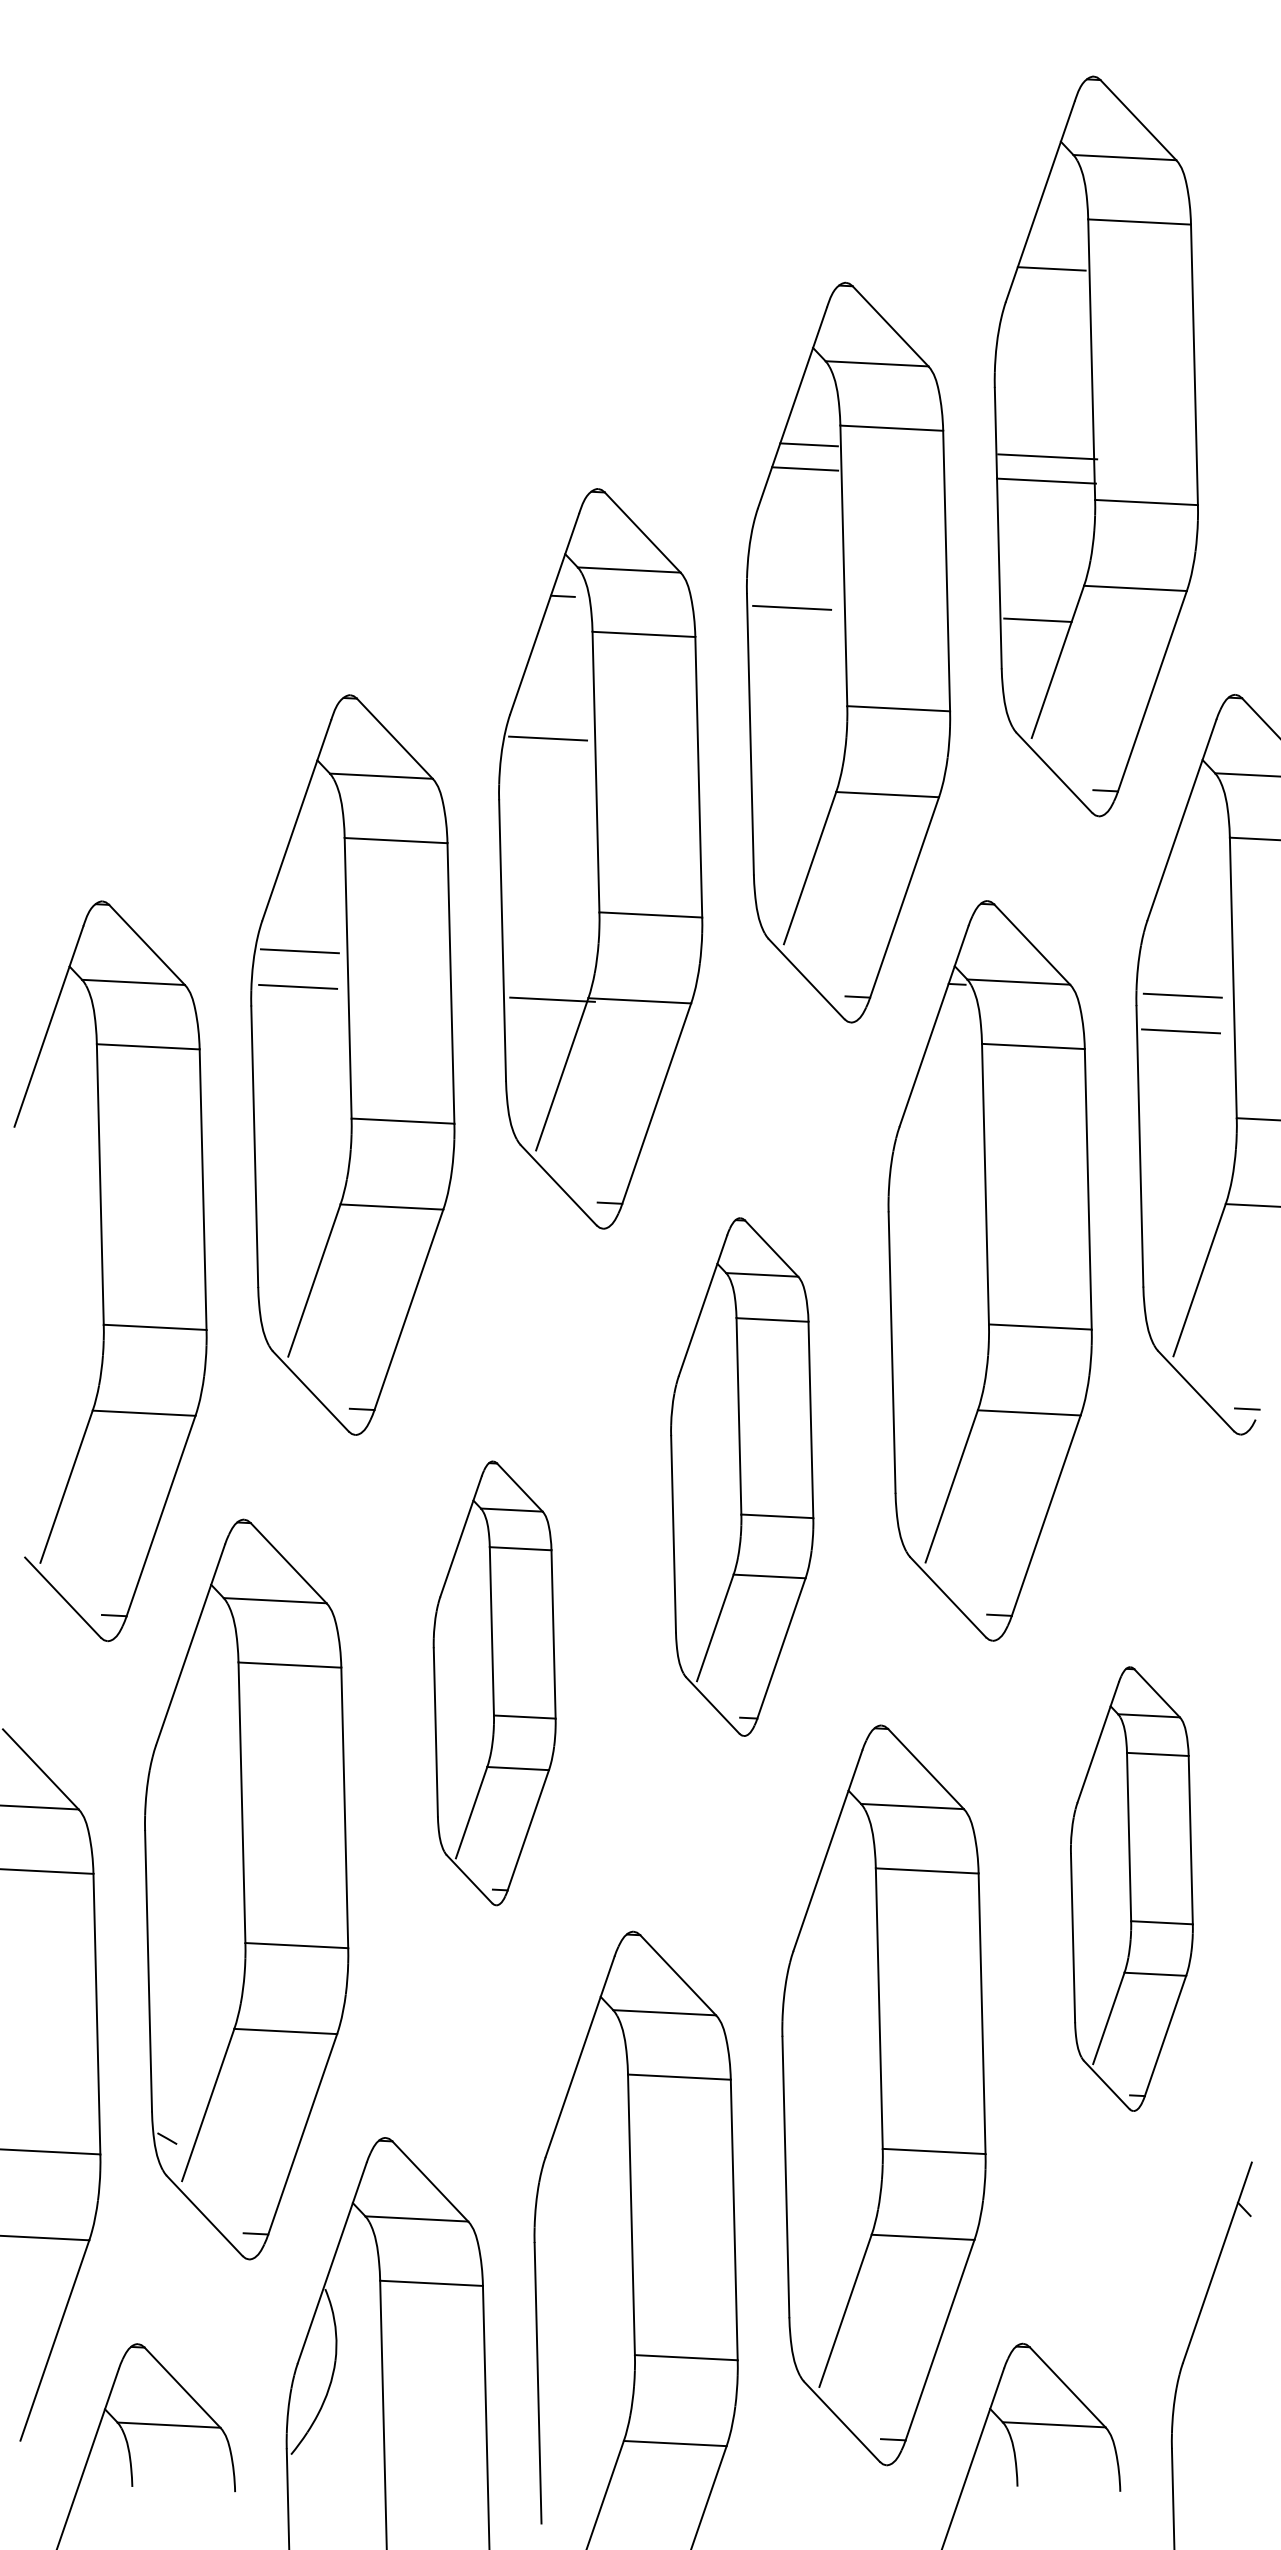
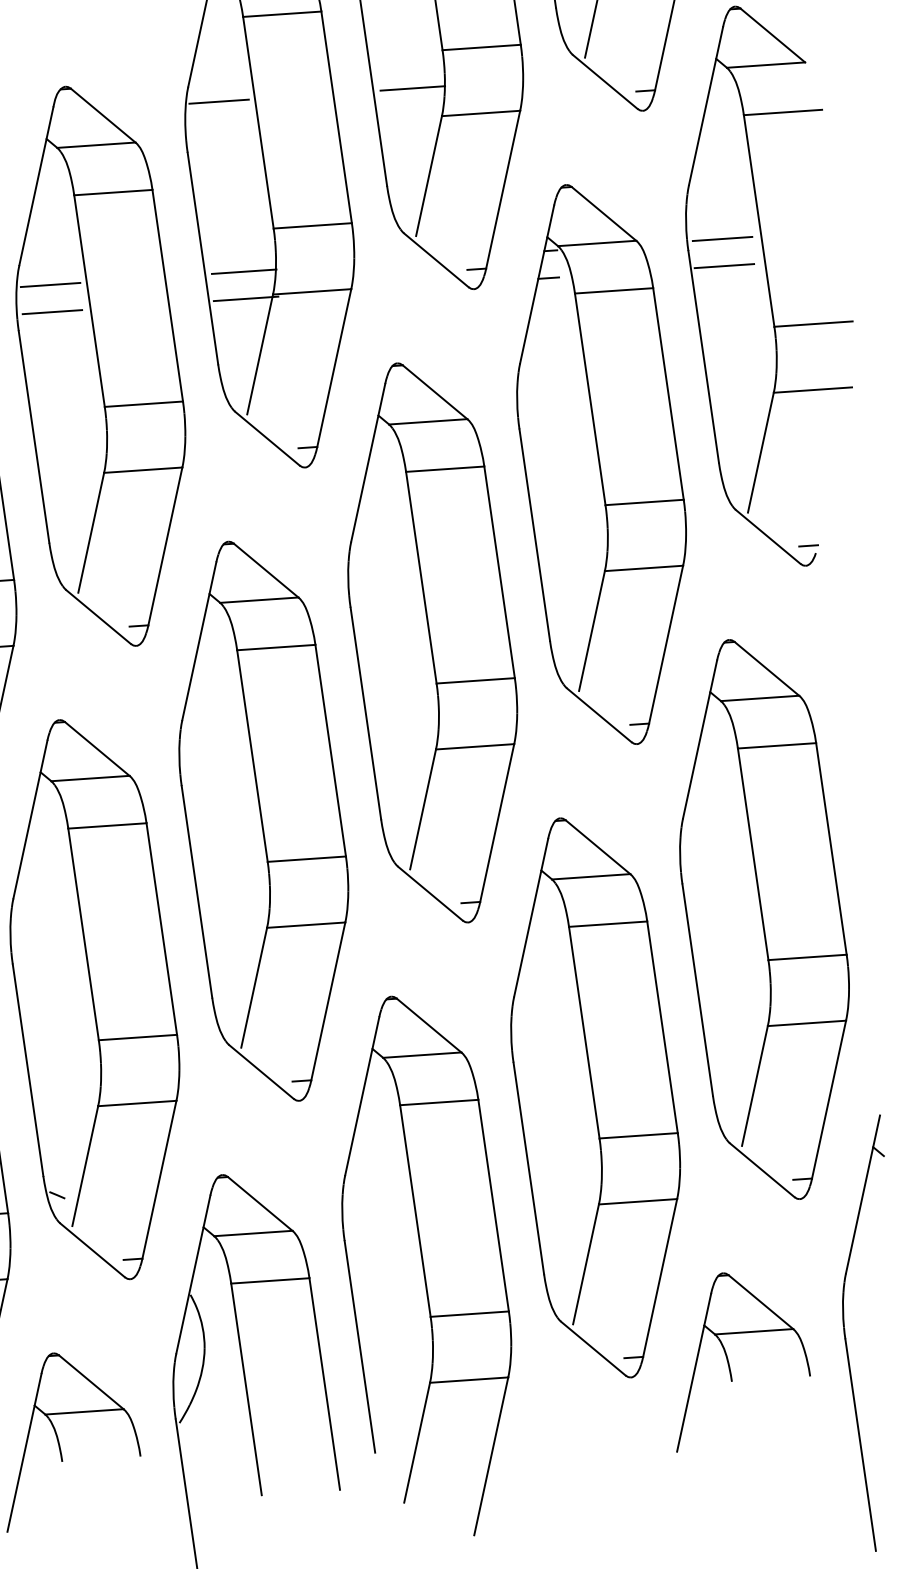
line: (802, 751) -> (412, 88), added
line: (554, 963) -> (244, 271), added
line: (949, 1019) -> (548, 278), added
part: (741, 1476) -> (432, 642), size x1.43
part: (494, 1683) -> (263, 821), size x1.67
part: (1131, 1888) -> (764, 919), size x1.67

